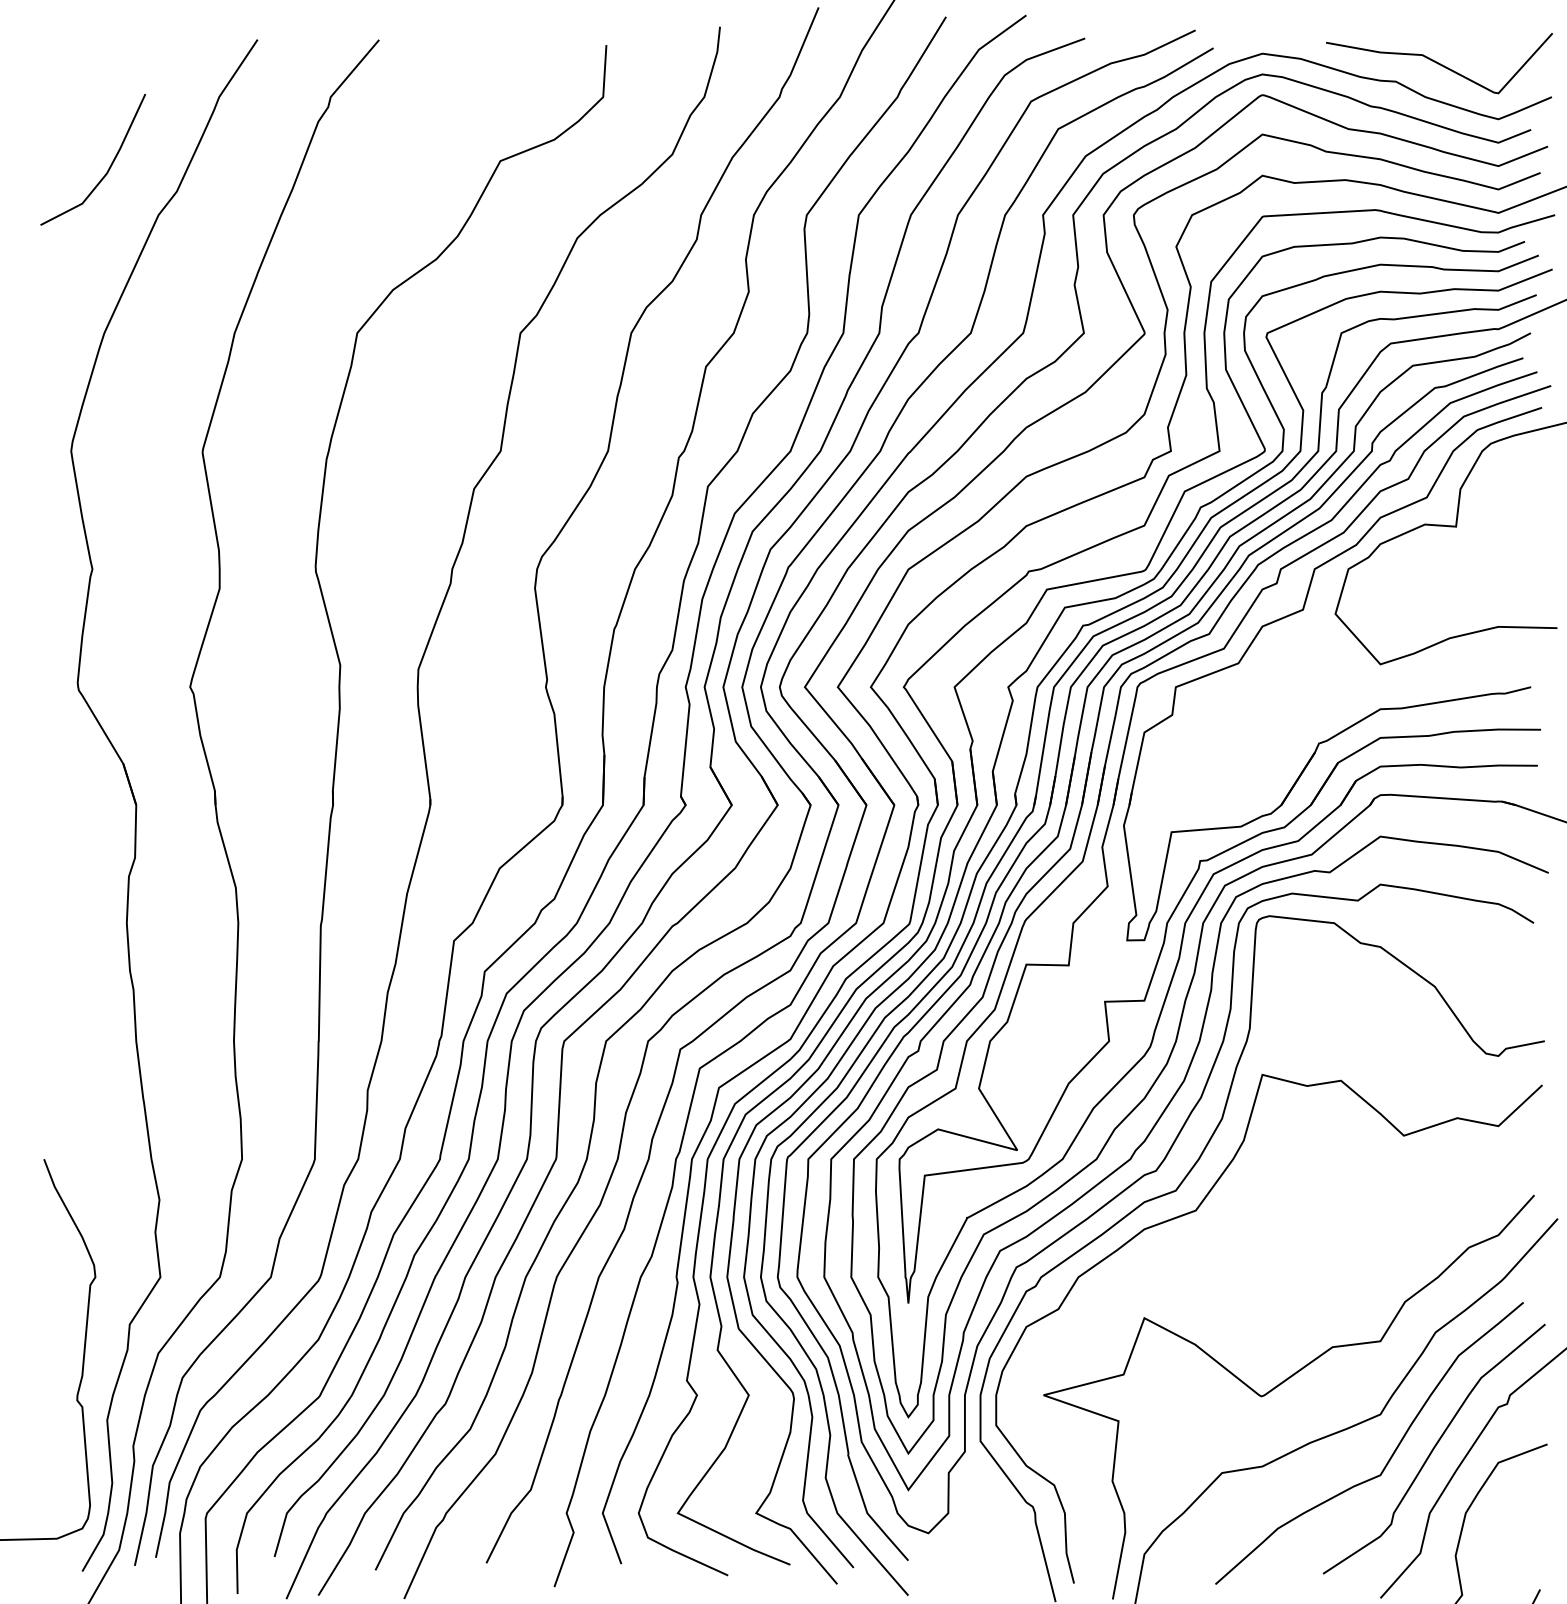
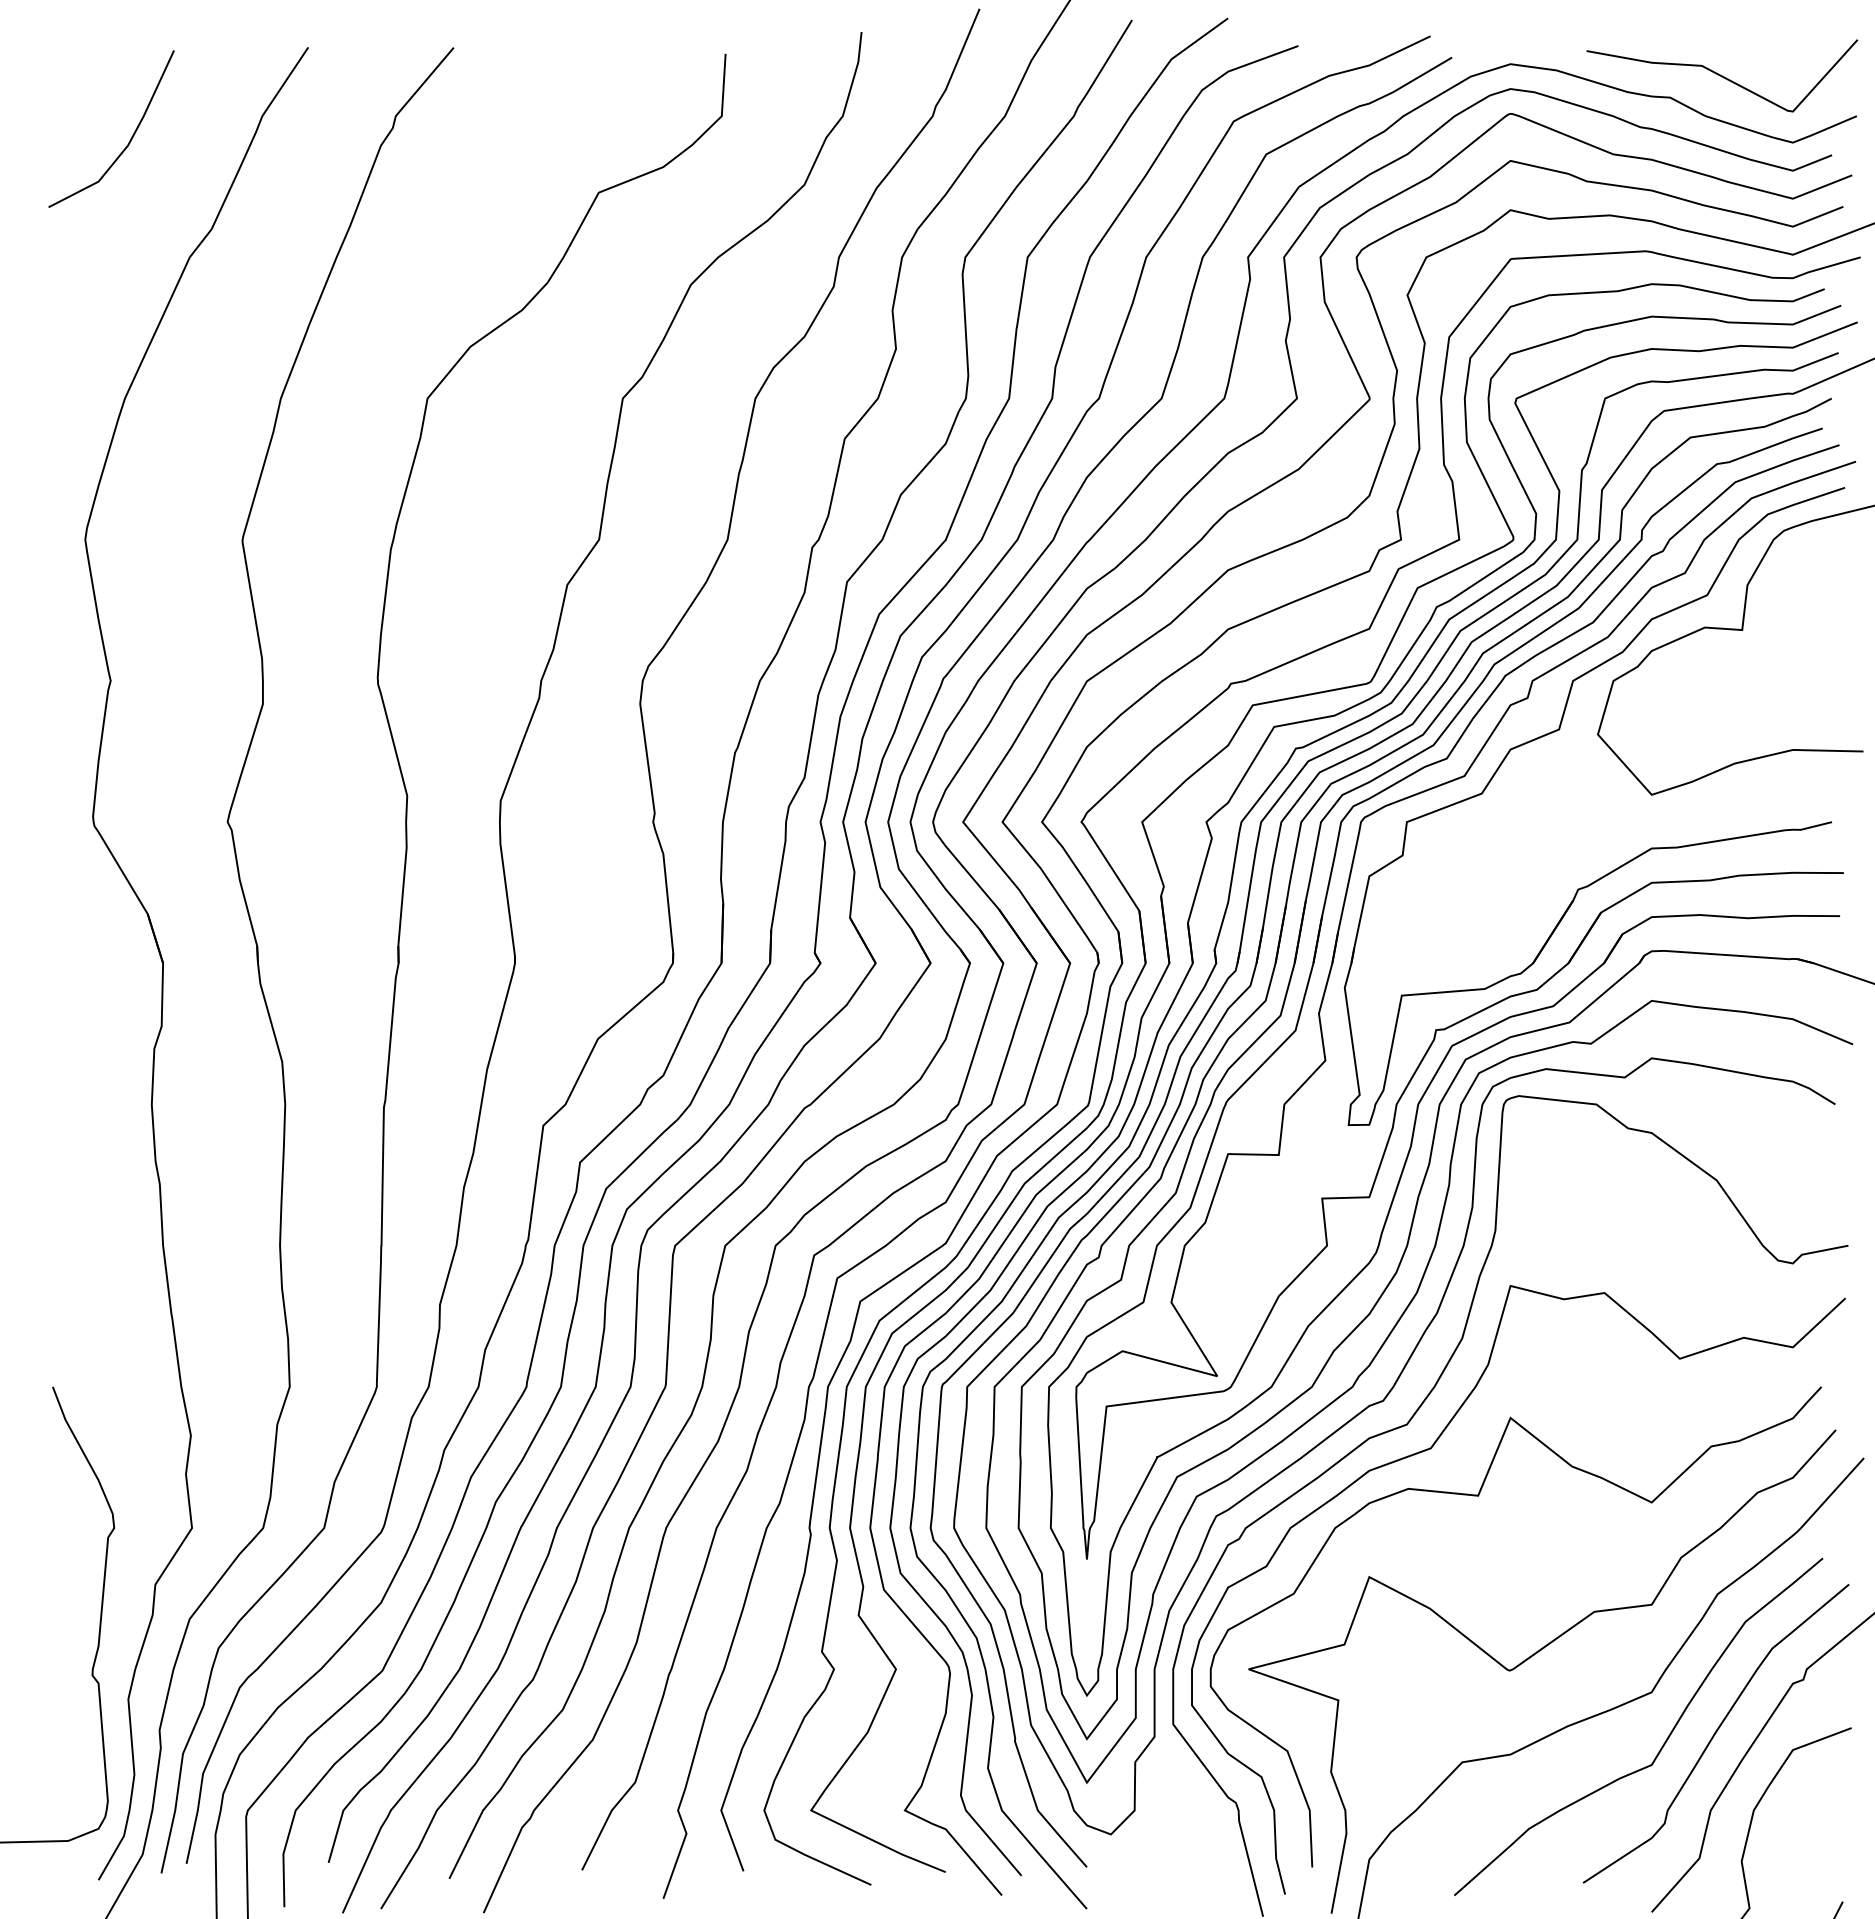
line: (109, 167) -> (130, 138), moved
curve: (1235, 1250) -> (1478, 1496), added

